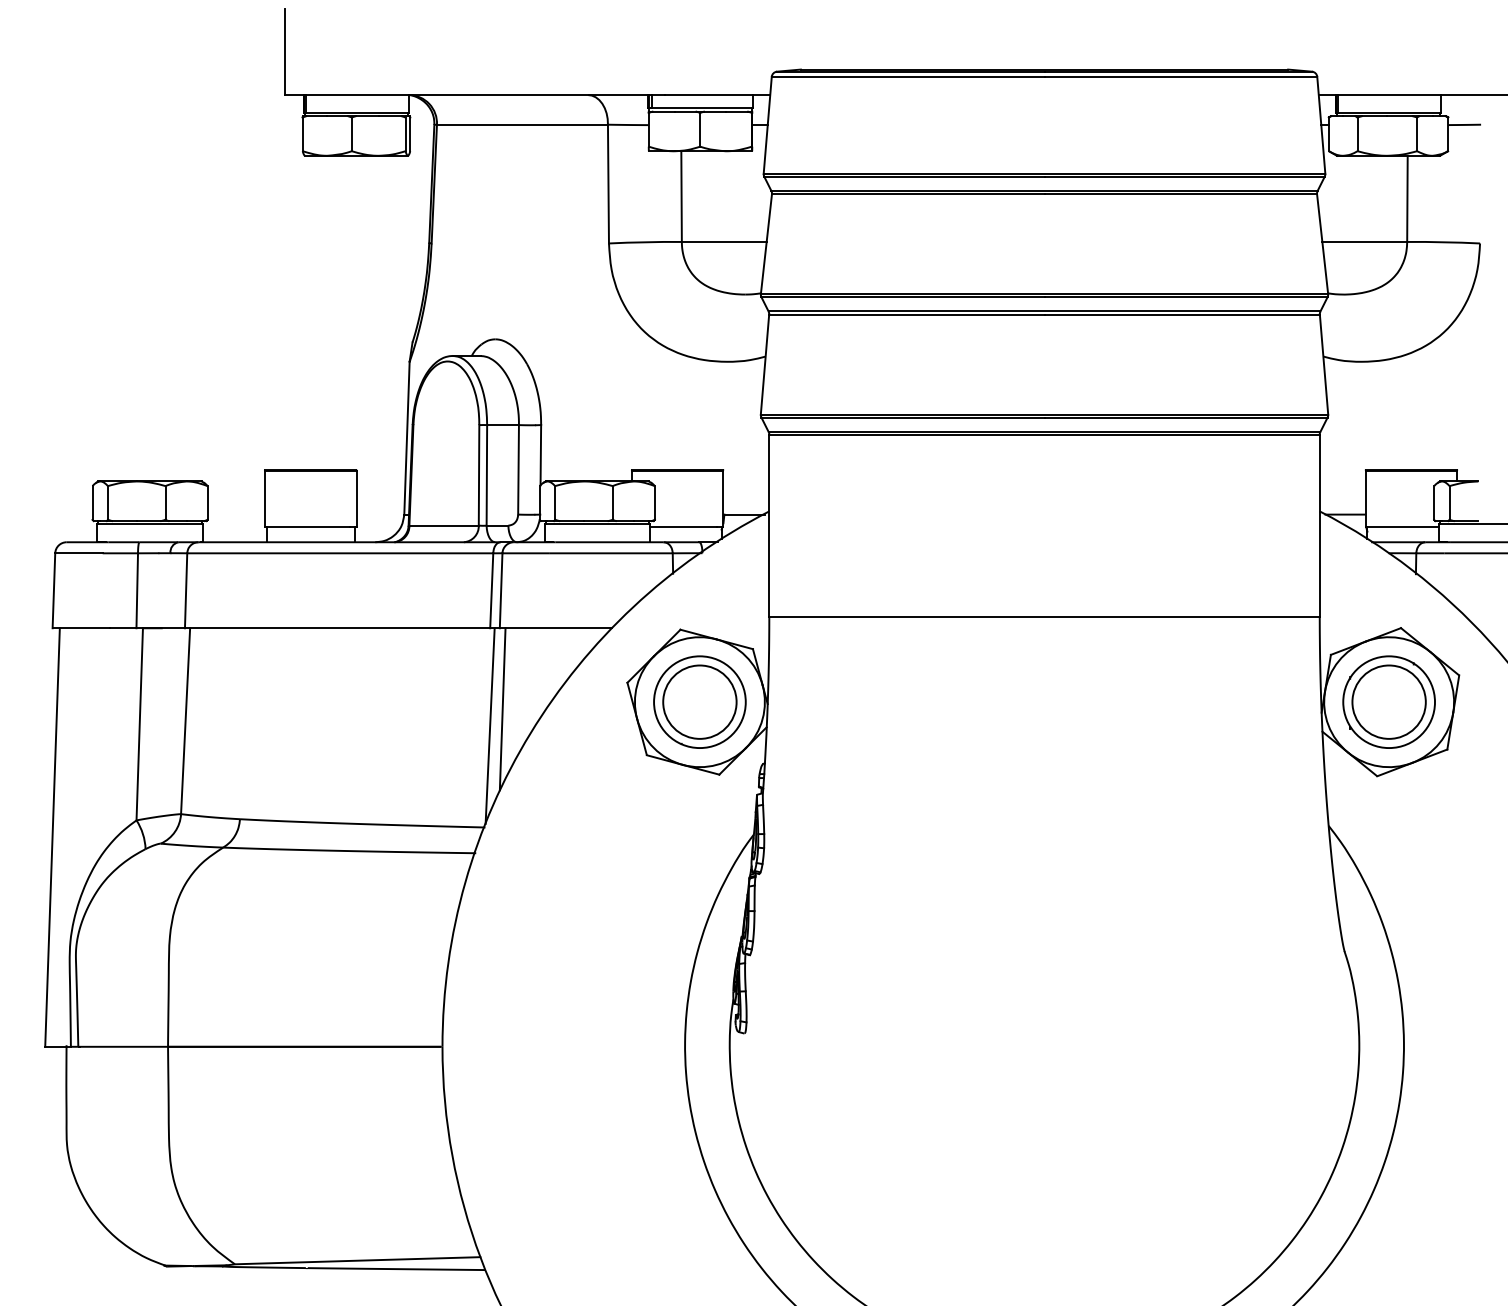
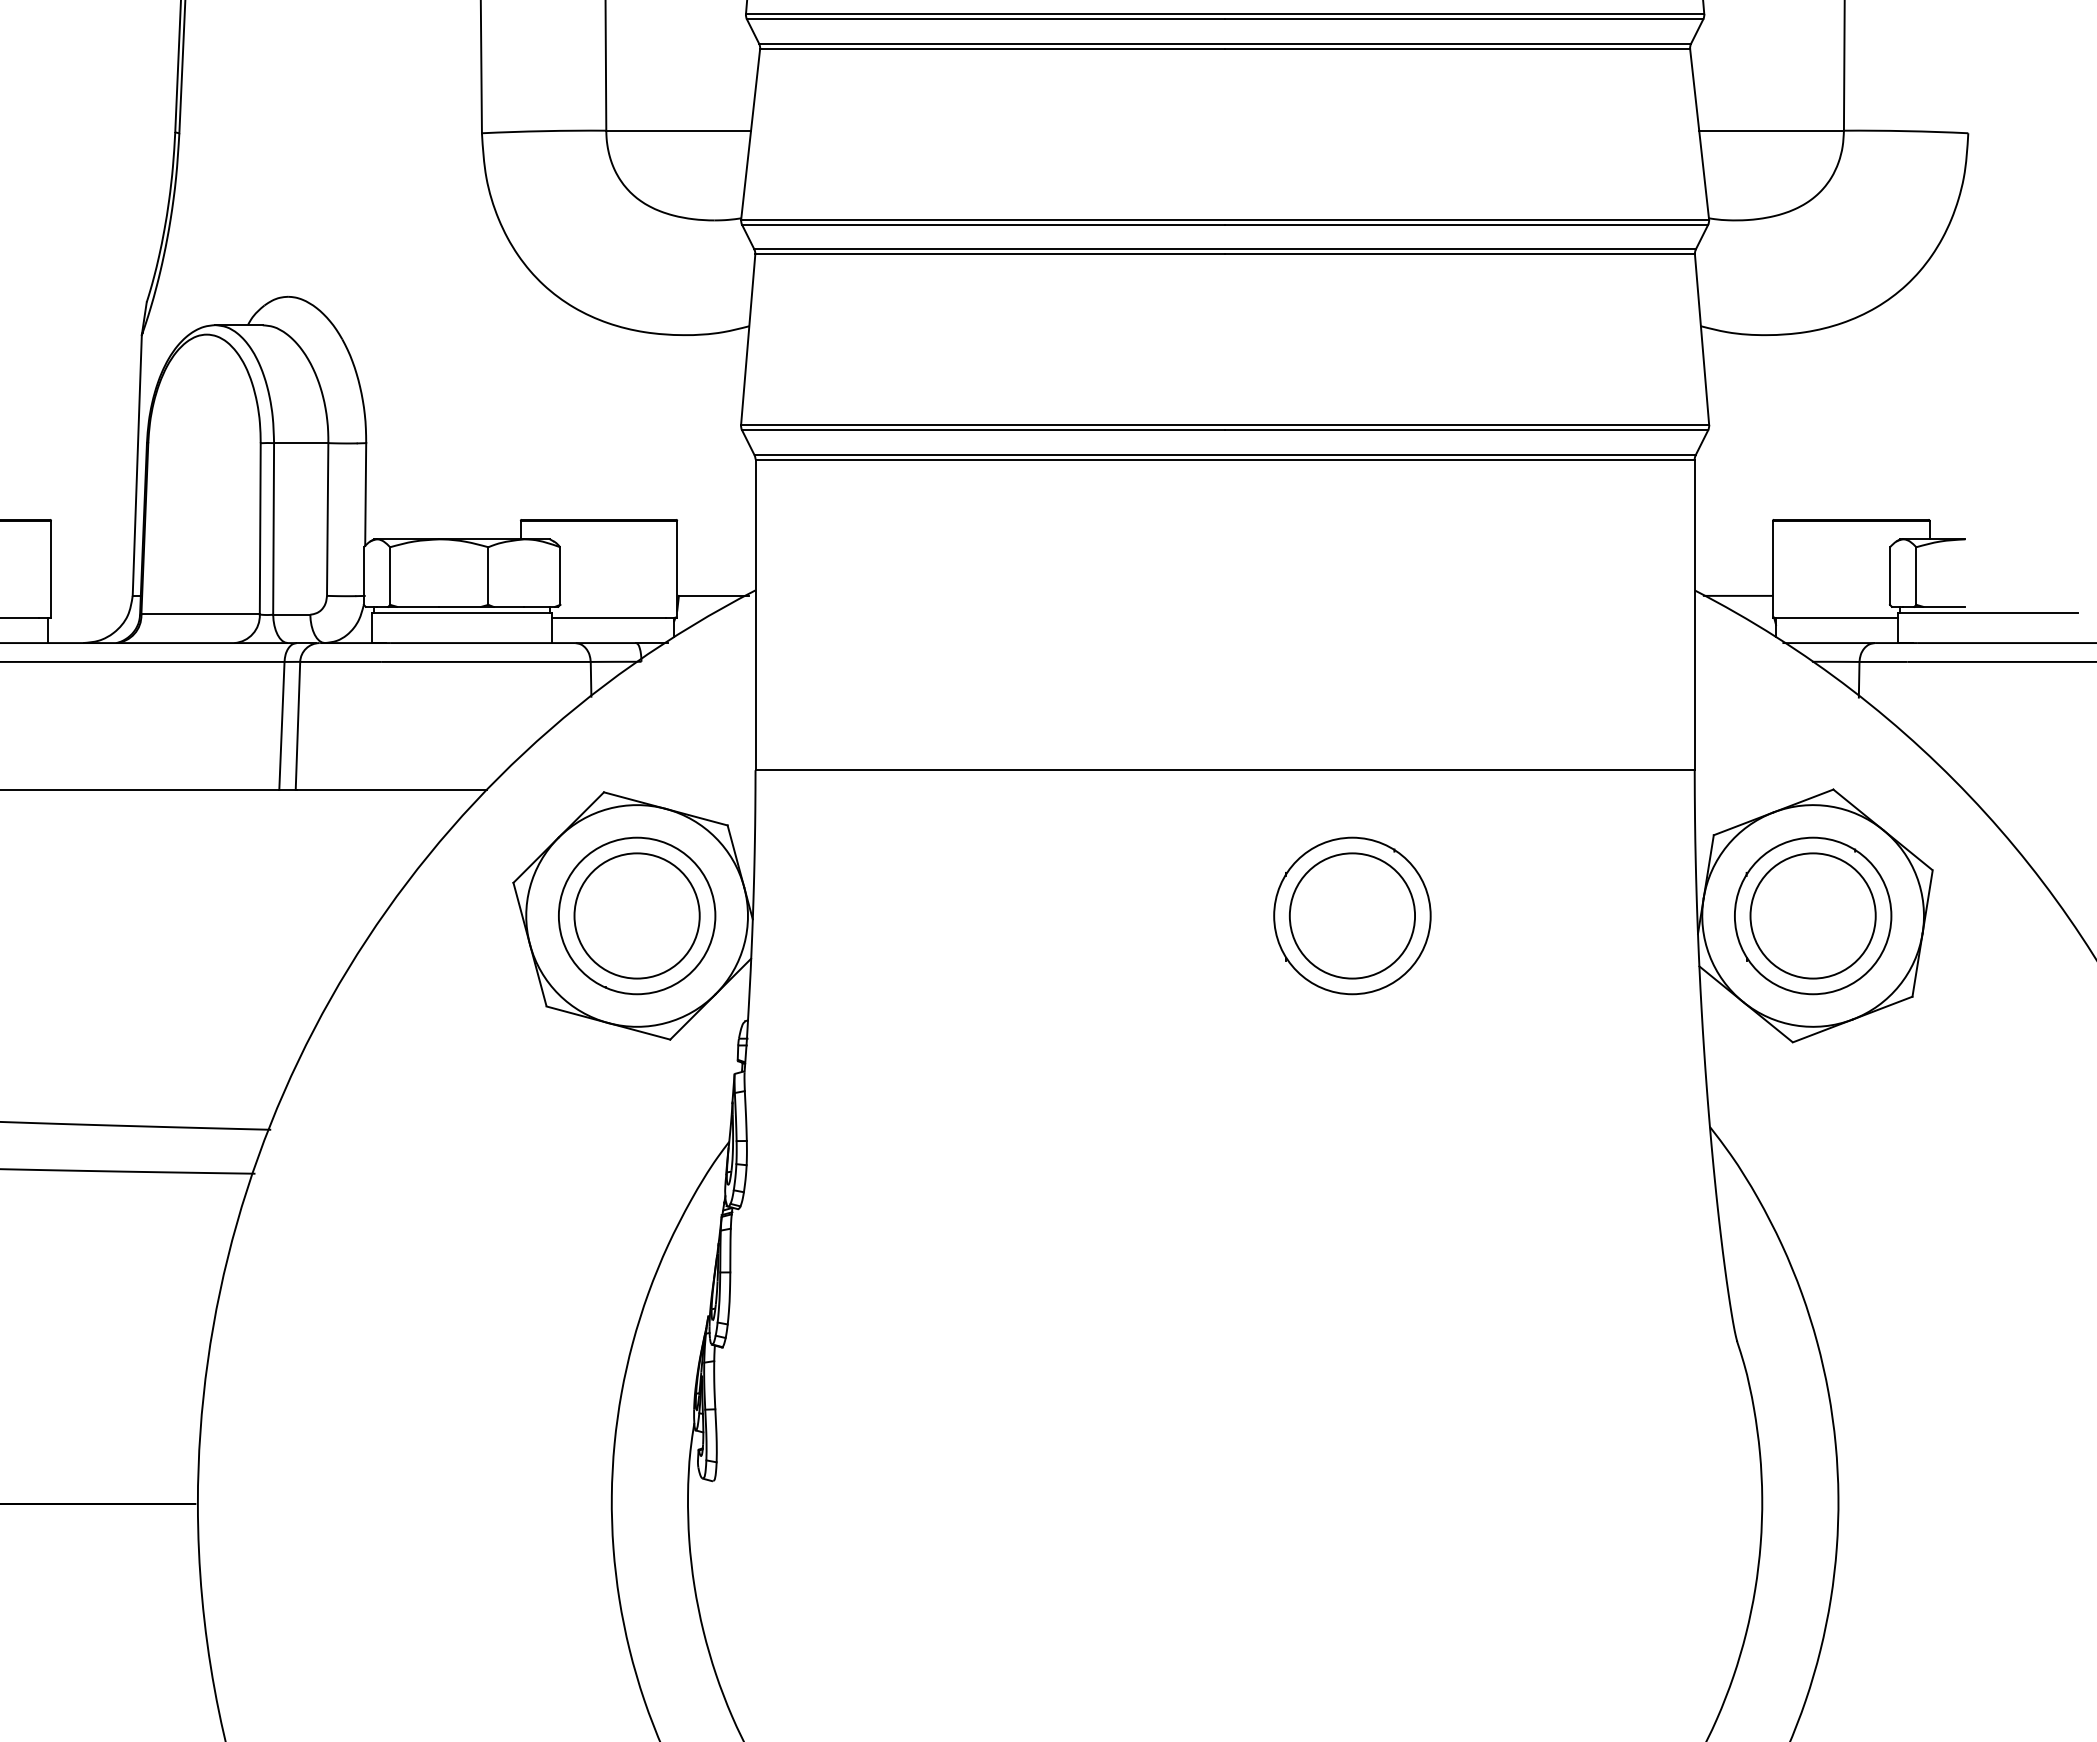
part: (1118, 701) -> (1351, 914), added
line: (502, 709) -> (300, 928), removed
line: (489, 725) -> (278, 955), removed

